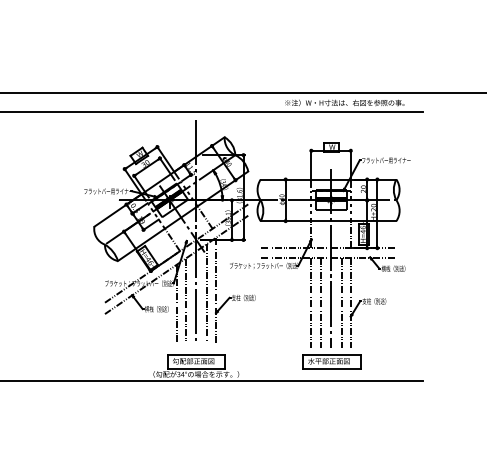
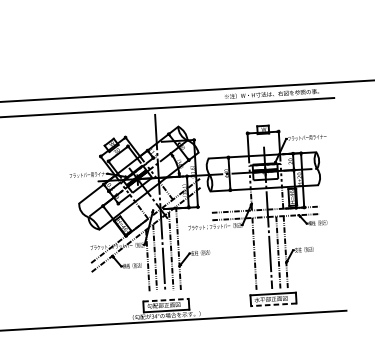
line: (320, 302) -> (261, 253), removed
line: (196, 354) -> (165, 299), solid -> dashed
line: (332, 368) -> (274, 304), solid -> dashed

